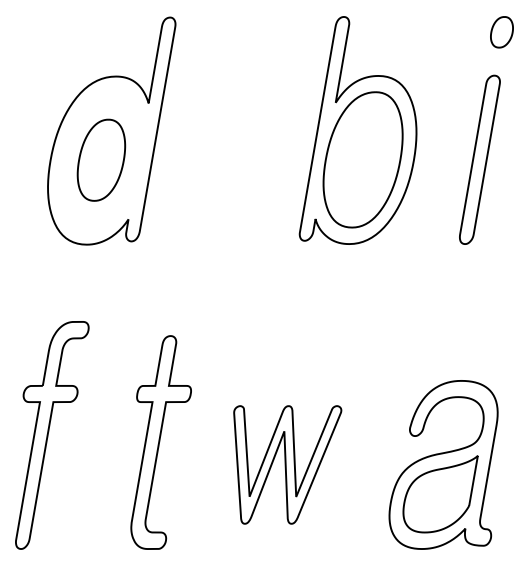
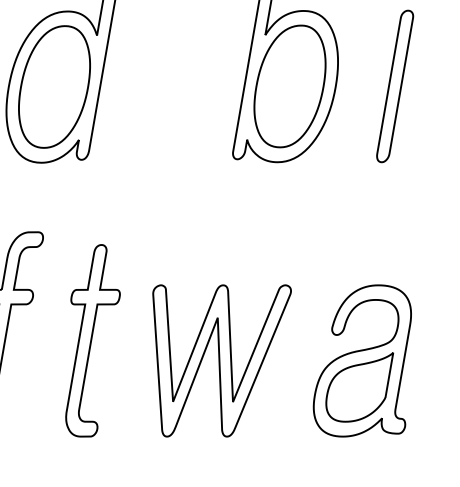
part: (101, 159) -> (54, 86), size x1.67
part: (160, 442) -> (92, 340), moved
part: (287, 464) -> (221, 360), size x1.43

